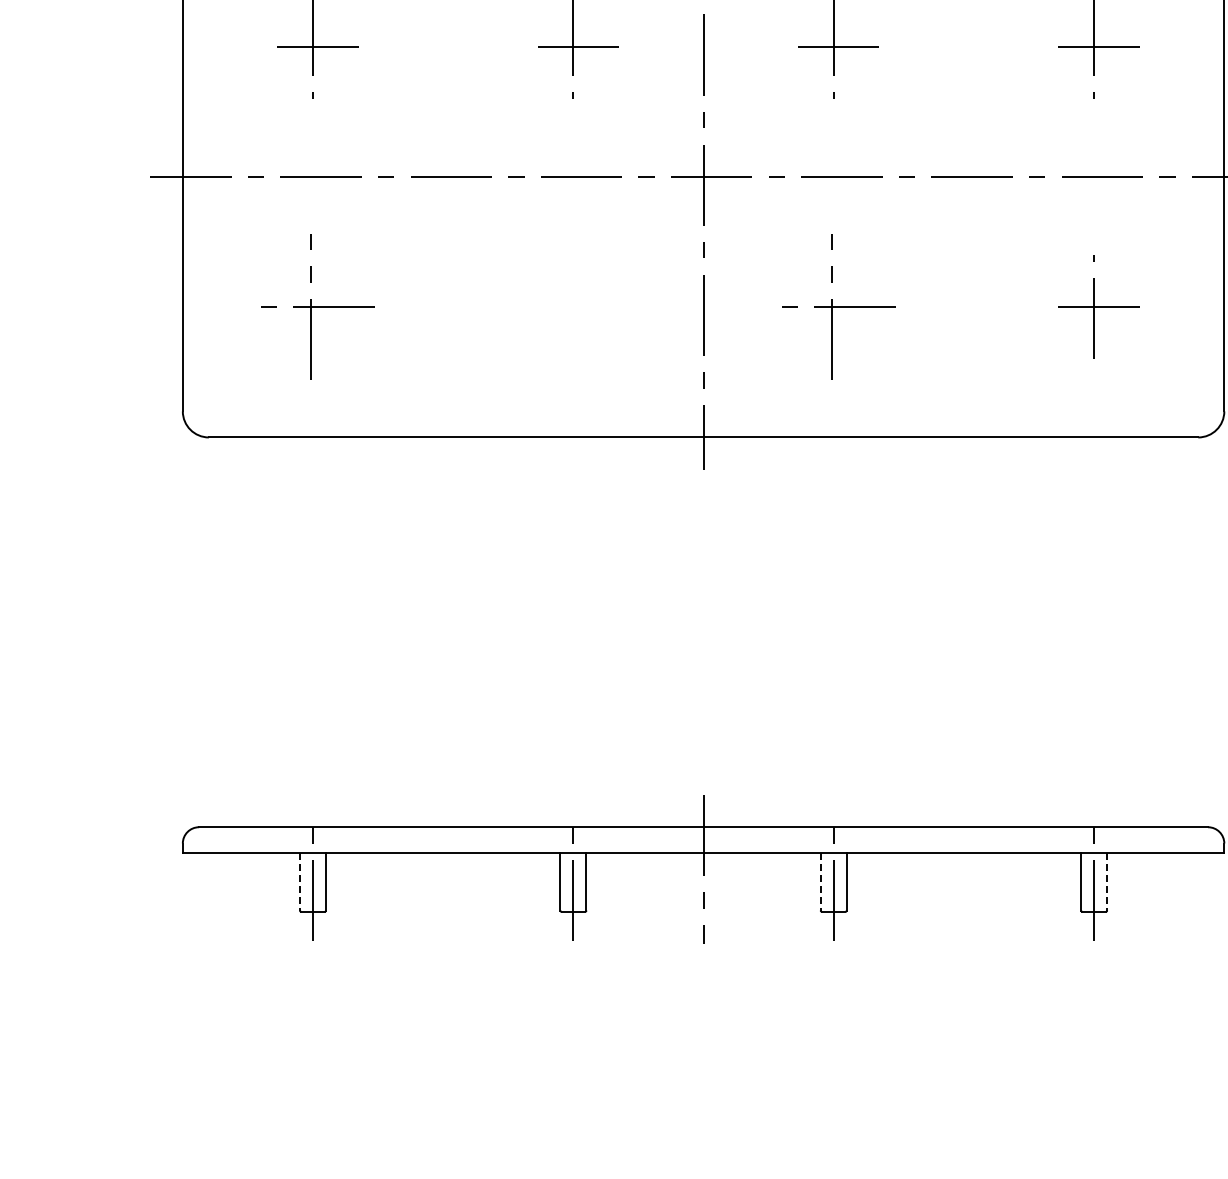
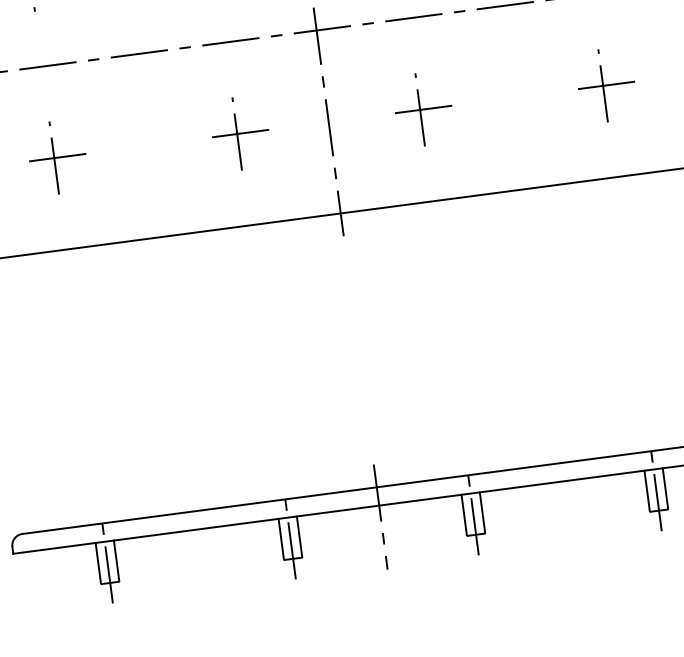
part: (317, 306) -> (57, 157), size x0.71
part: (578, 306) -> (240, 133), added
part: (838, 306) -> (423, 108), size x0.71
line: (300, 881) -> (98, 562), dashed -> solid
line: (820, 881) -> (463, 514), dashed -> solid
line: (1107, 881) -> (665, 488), dashed -> solid

